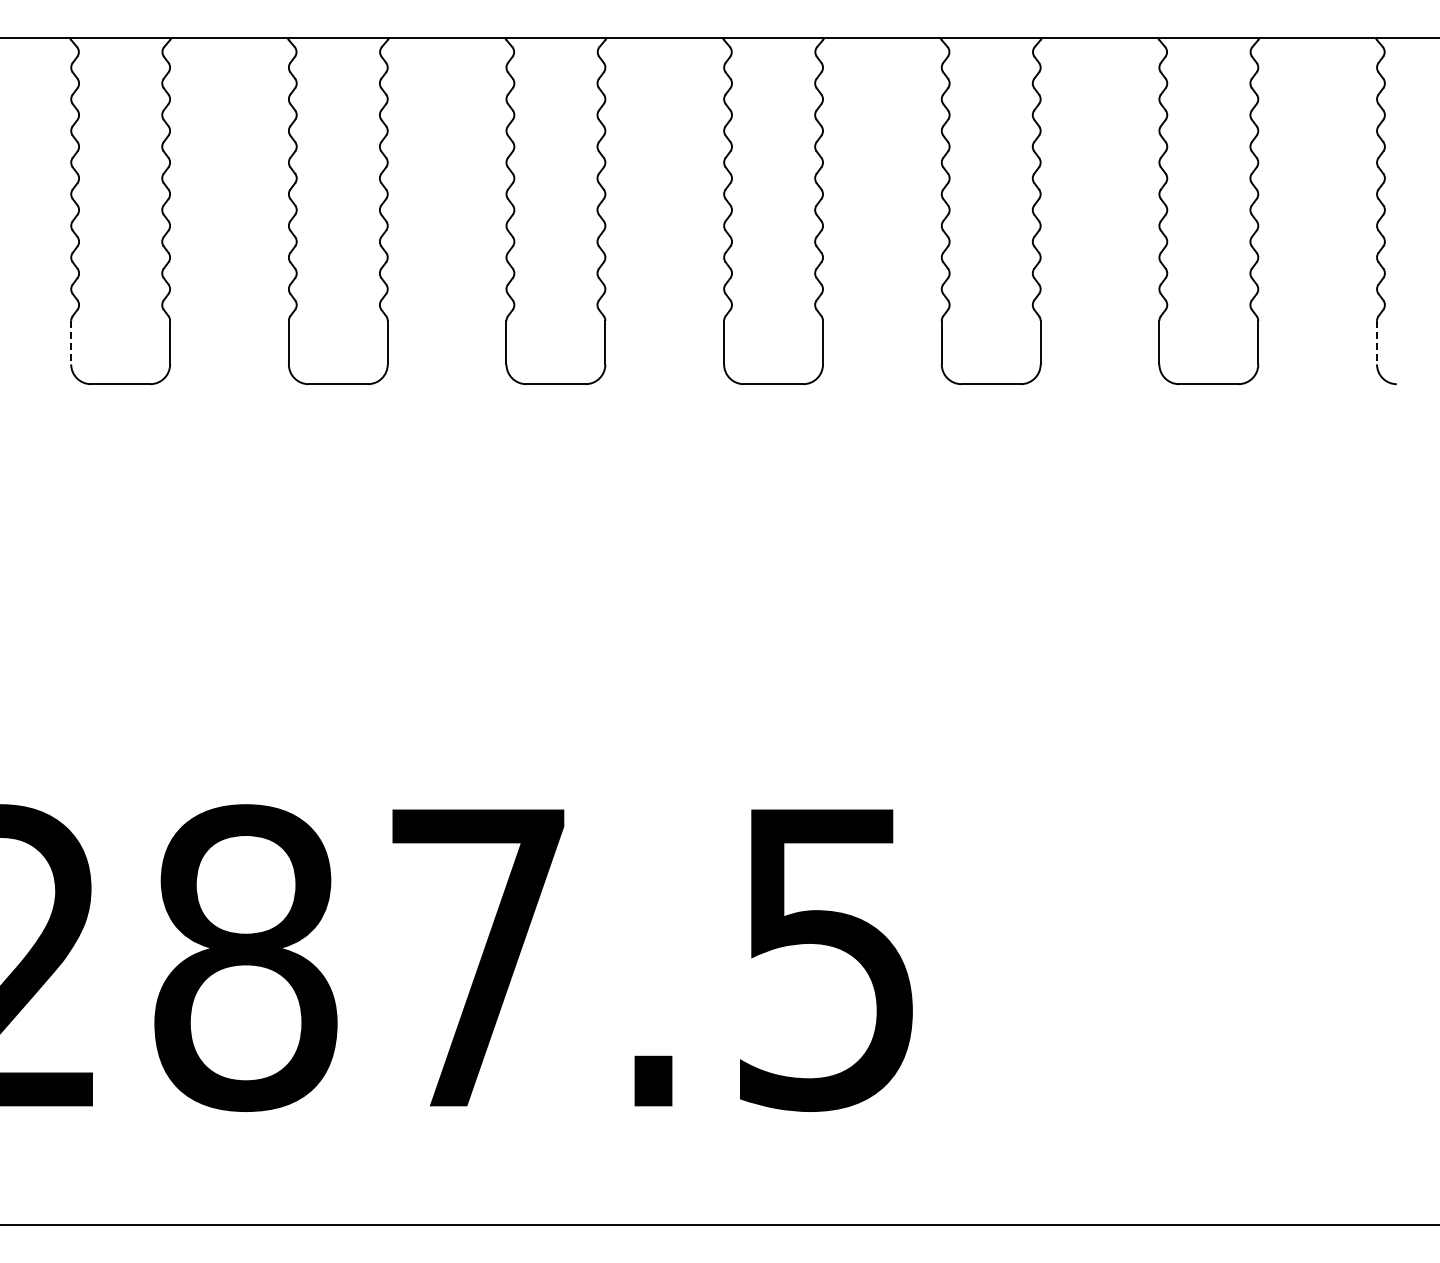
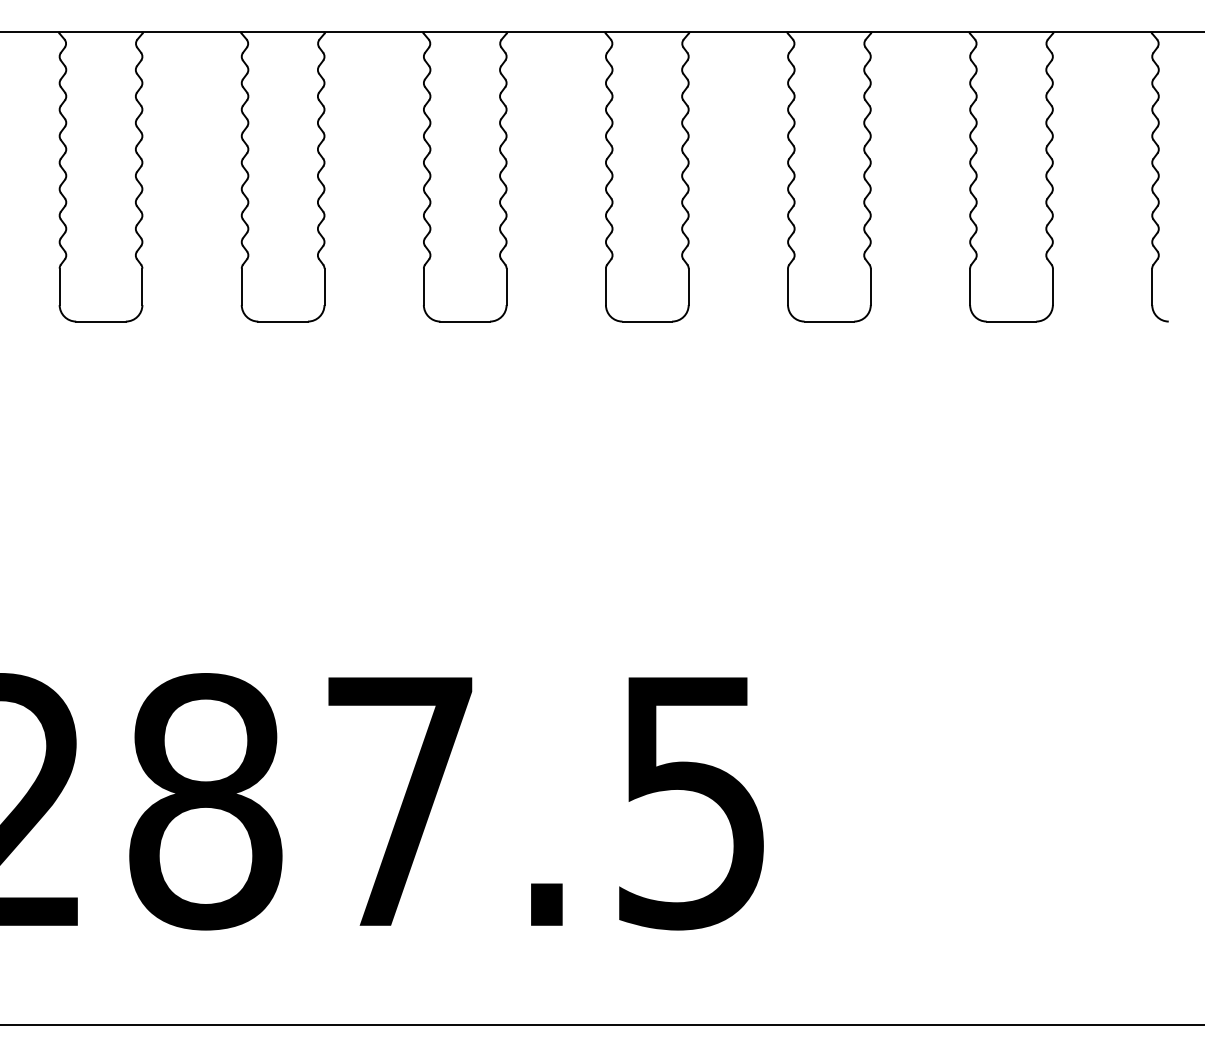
line: (71, 342) -> (59, 286), dashed -> solid
line: (1377, 342) -> (1152, 286), dashed -> solid

